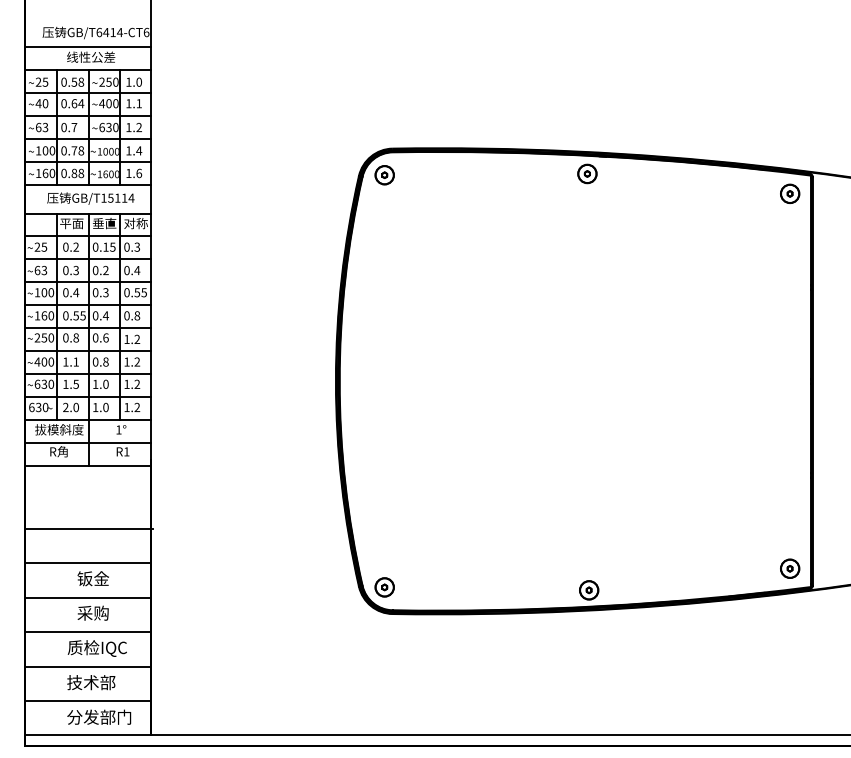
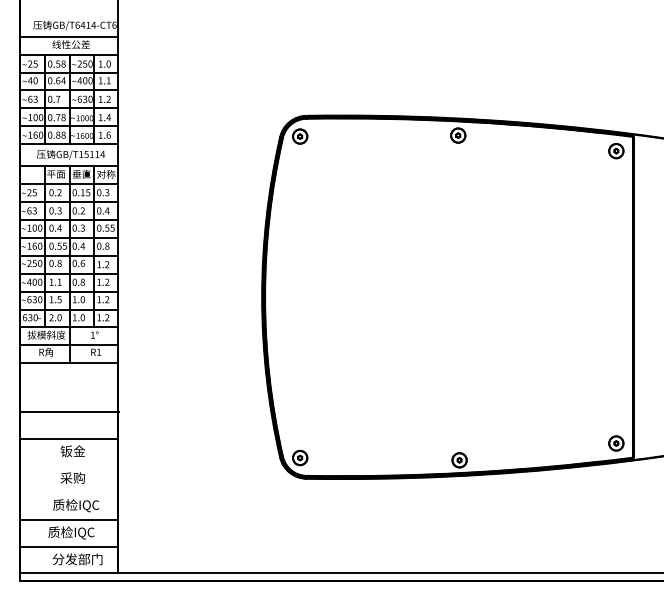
line: (87, 598) -> (68, 466), removed
line: (87, 631) -> (68, 492), removed
text: (91, 682) -> (71, 532), 技术部 -> 质检IQC

